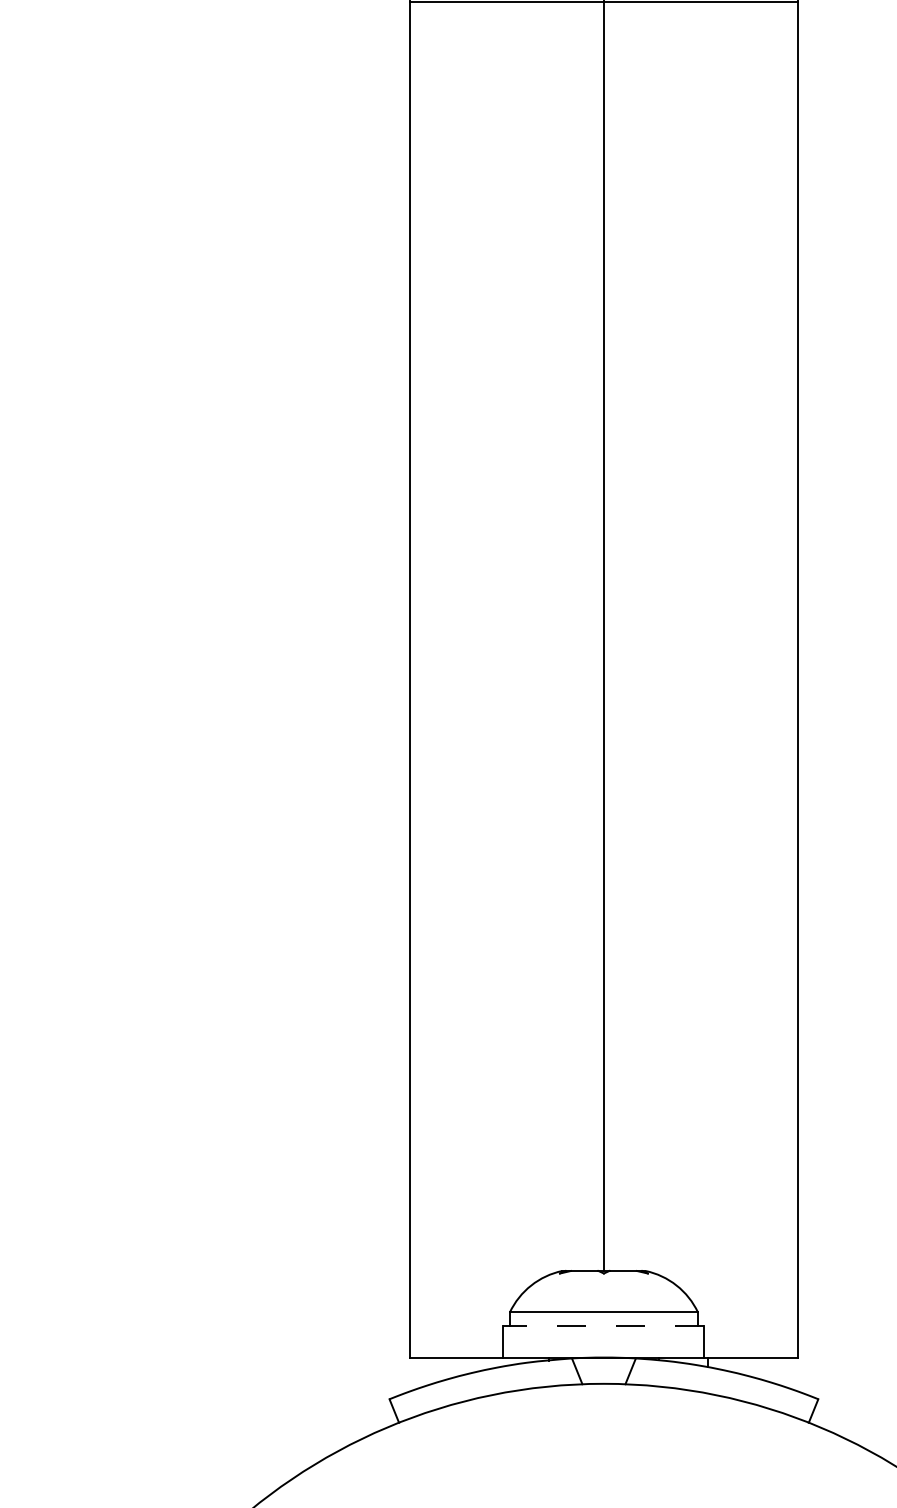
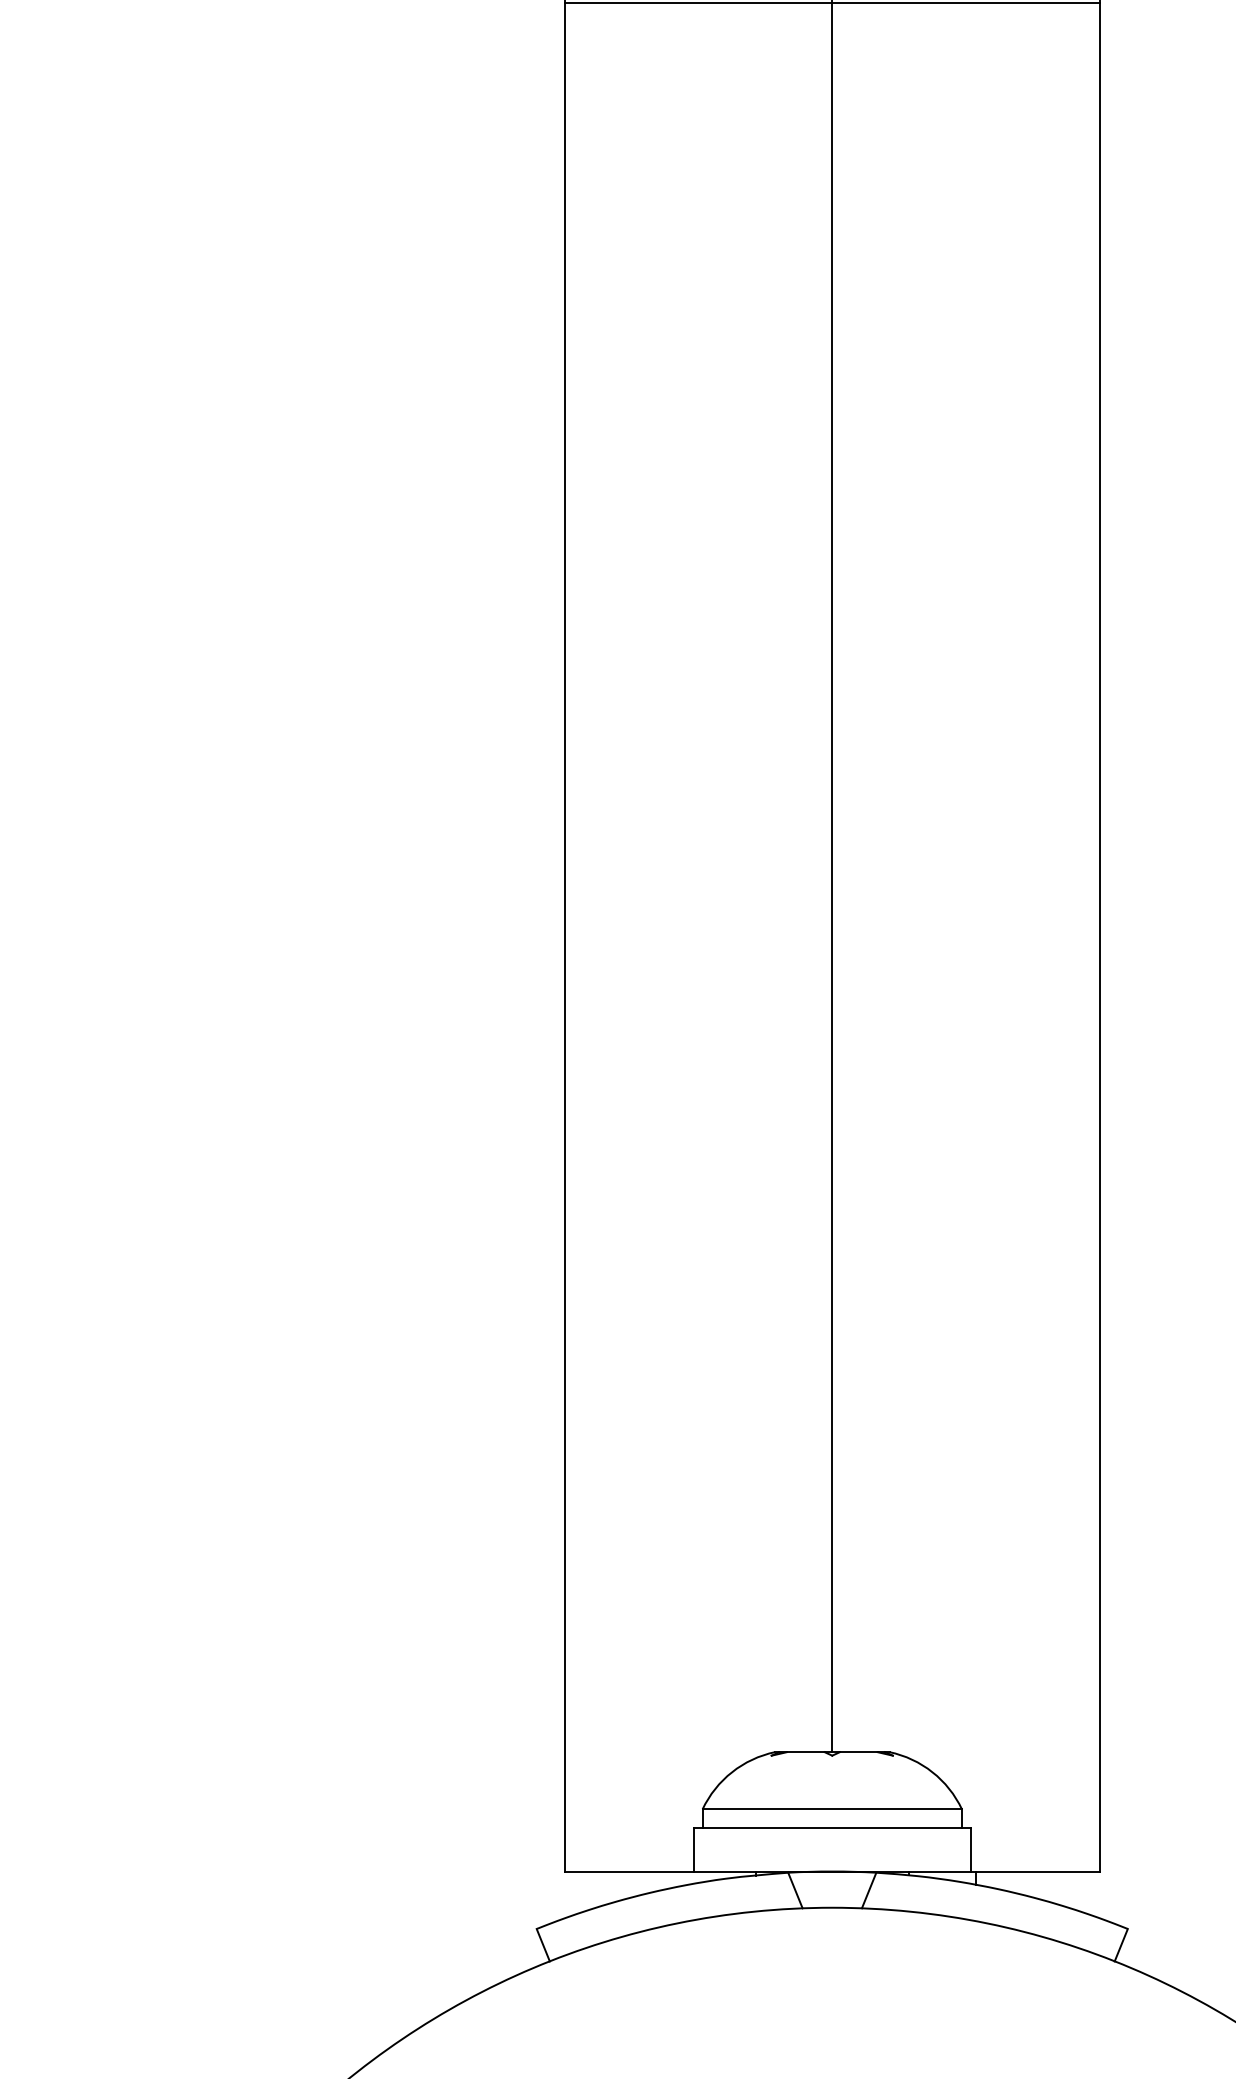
line: (604, 1326) -> (832, 1828), dashed -> solid

